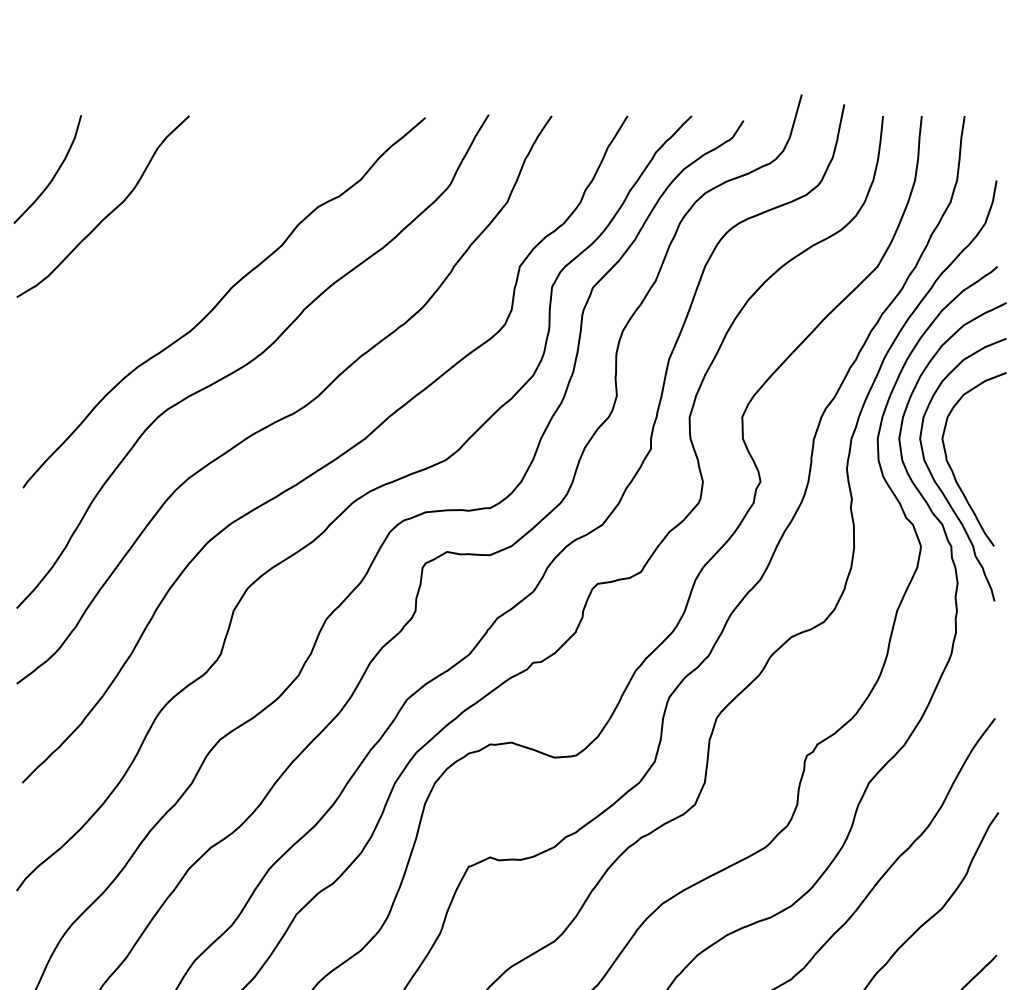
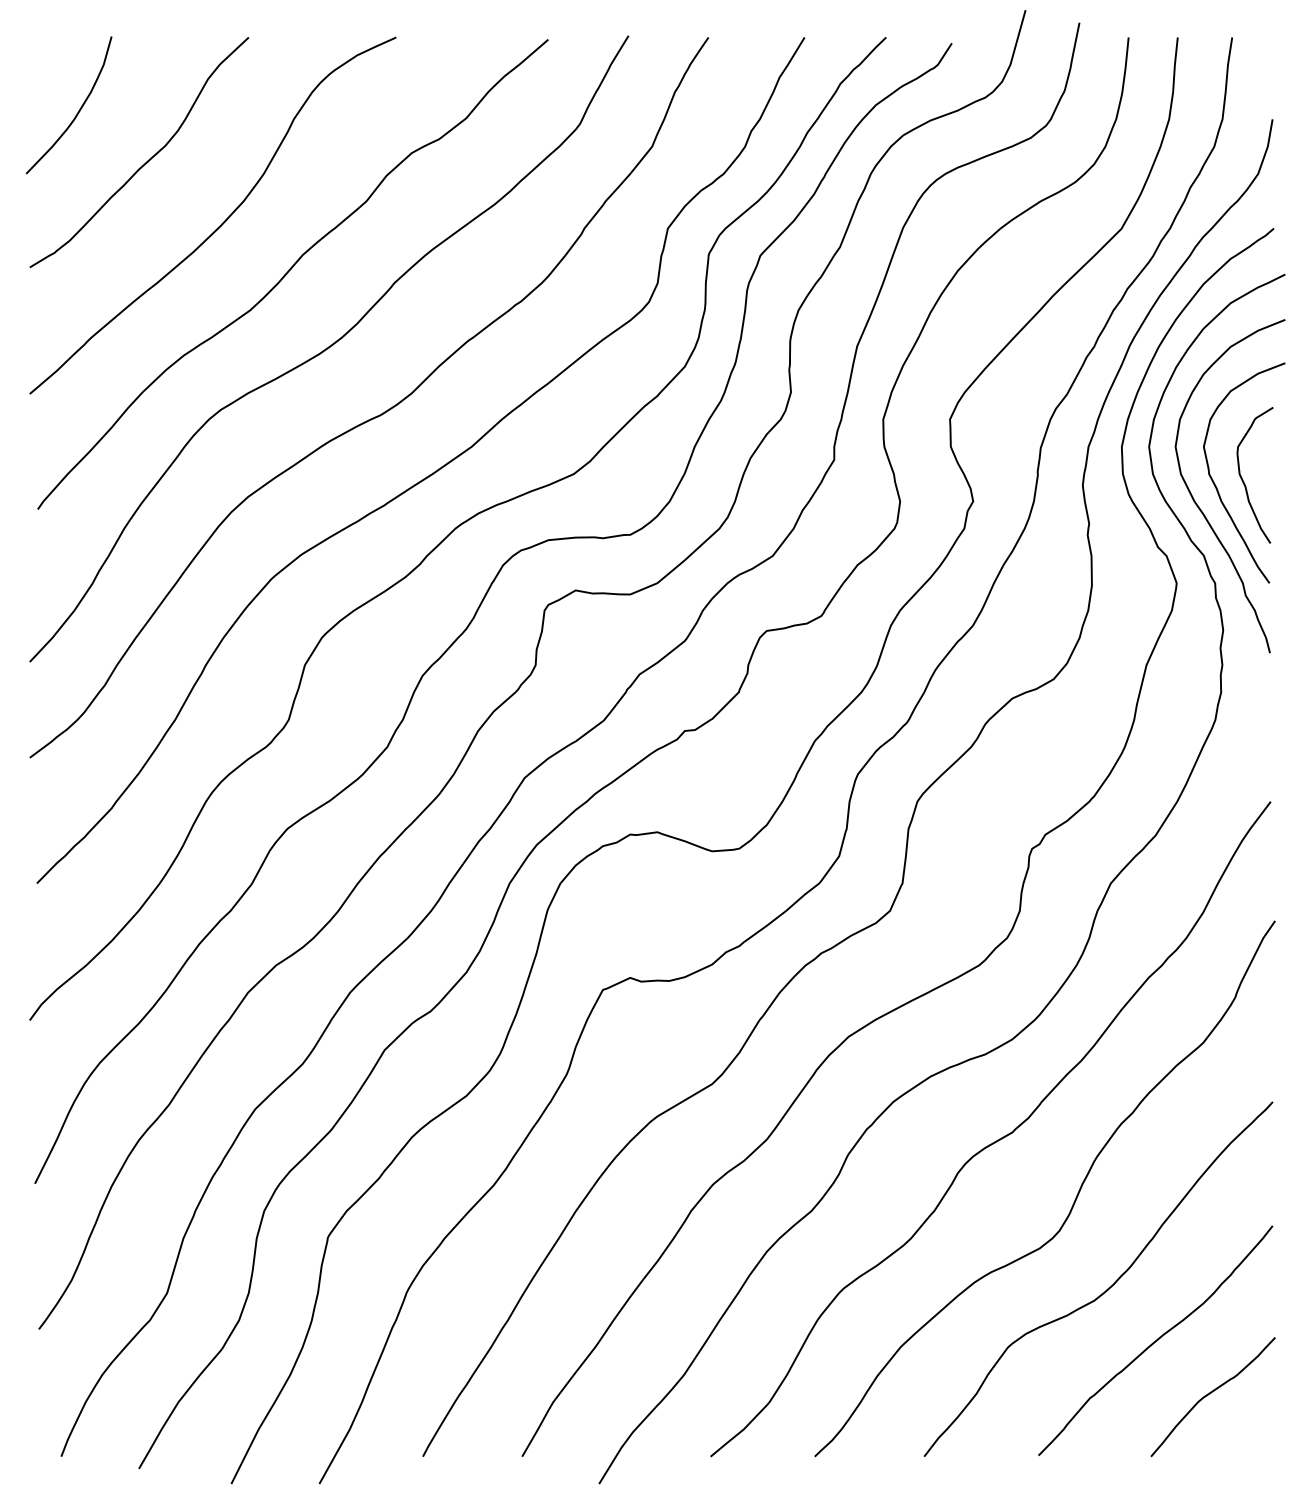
curve: (167, 262) -> (221, 223), added
curve: (974, 466) -> (1244, 481), added

